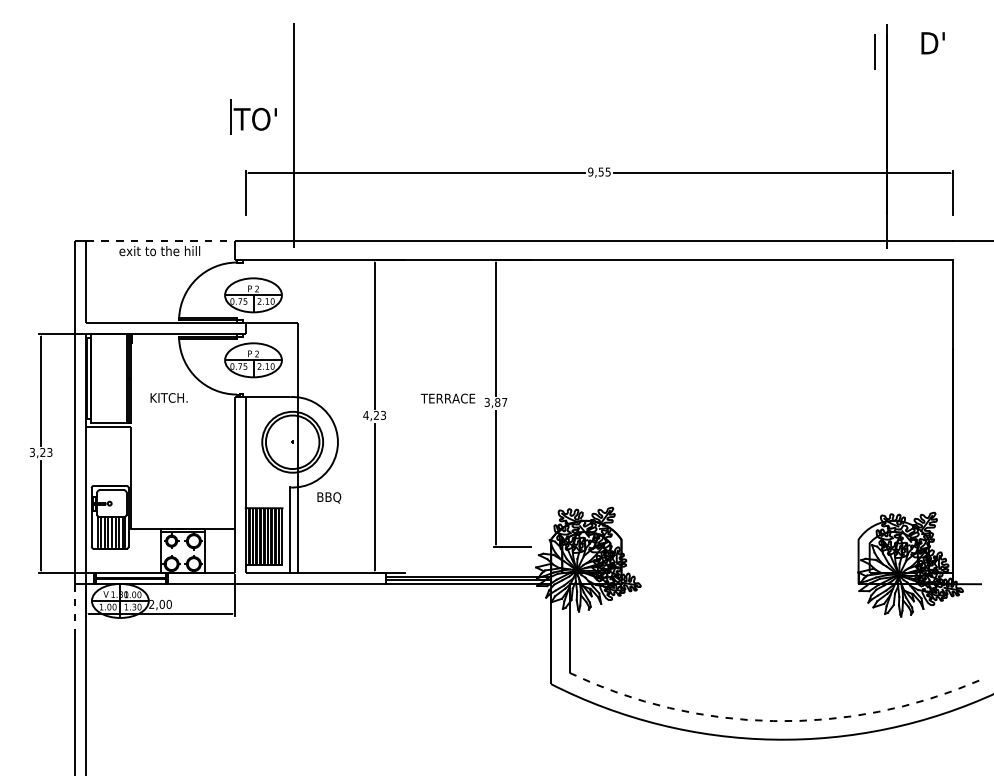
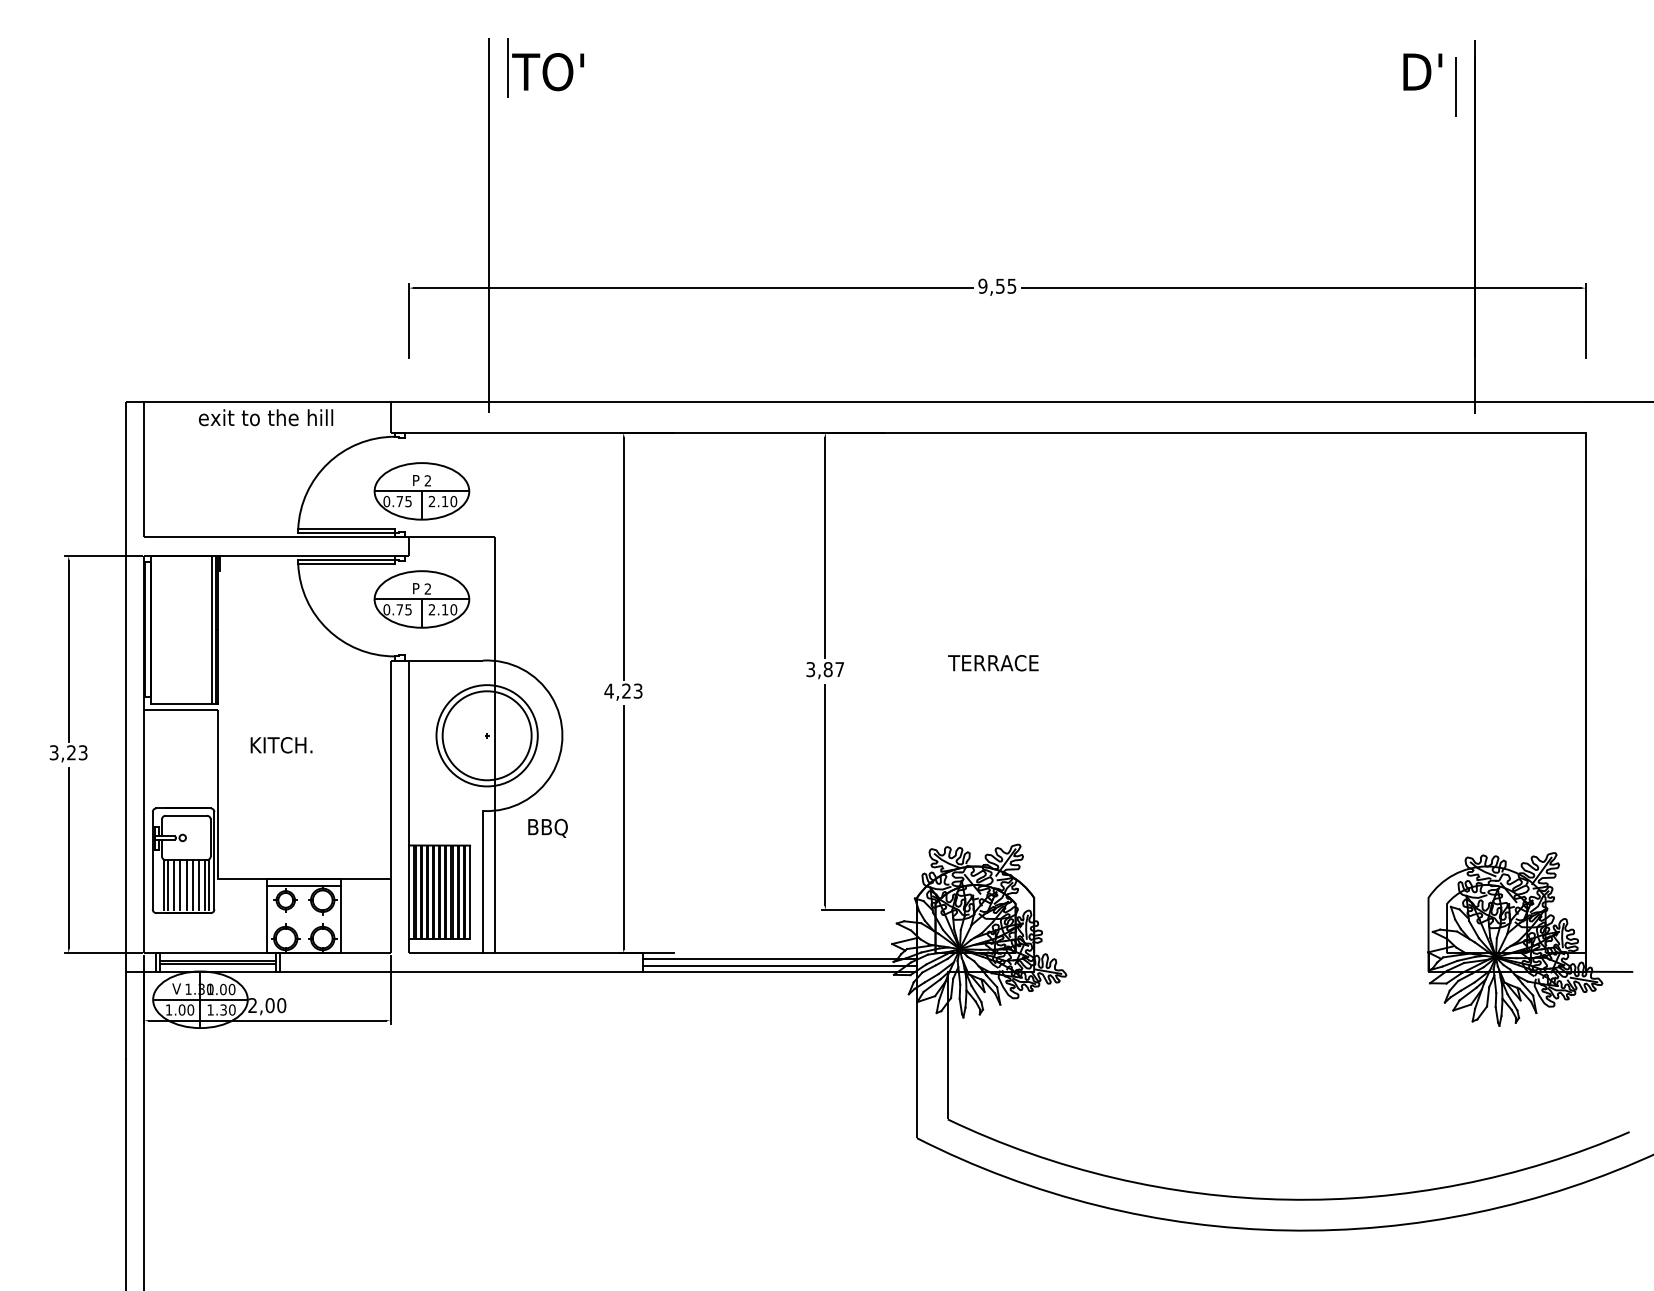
text: (932, 43) -> (1421, 72), moved
part: (253, 116) -> (545, 67), moved
line: (161, 241) -> (268, 401), dashed -> solid
text: (168, 397) -> (280, 744), moved
text: (447, 398) -> (992, 662), moved
line: (75, 610) -> (125, 1015), dashed -> solid
arc: (773, 721) -> (1286, 1200), dashed -> solid

